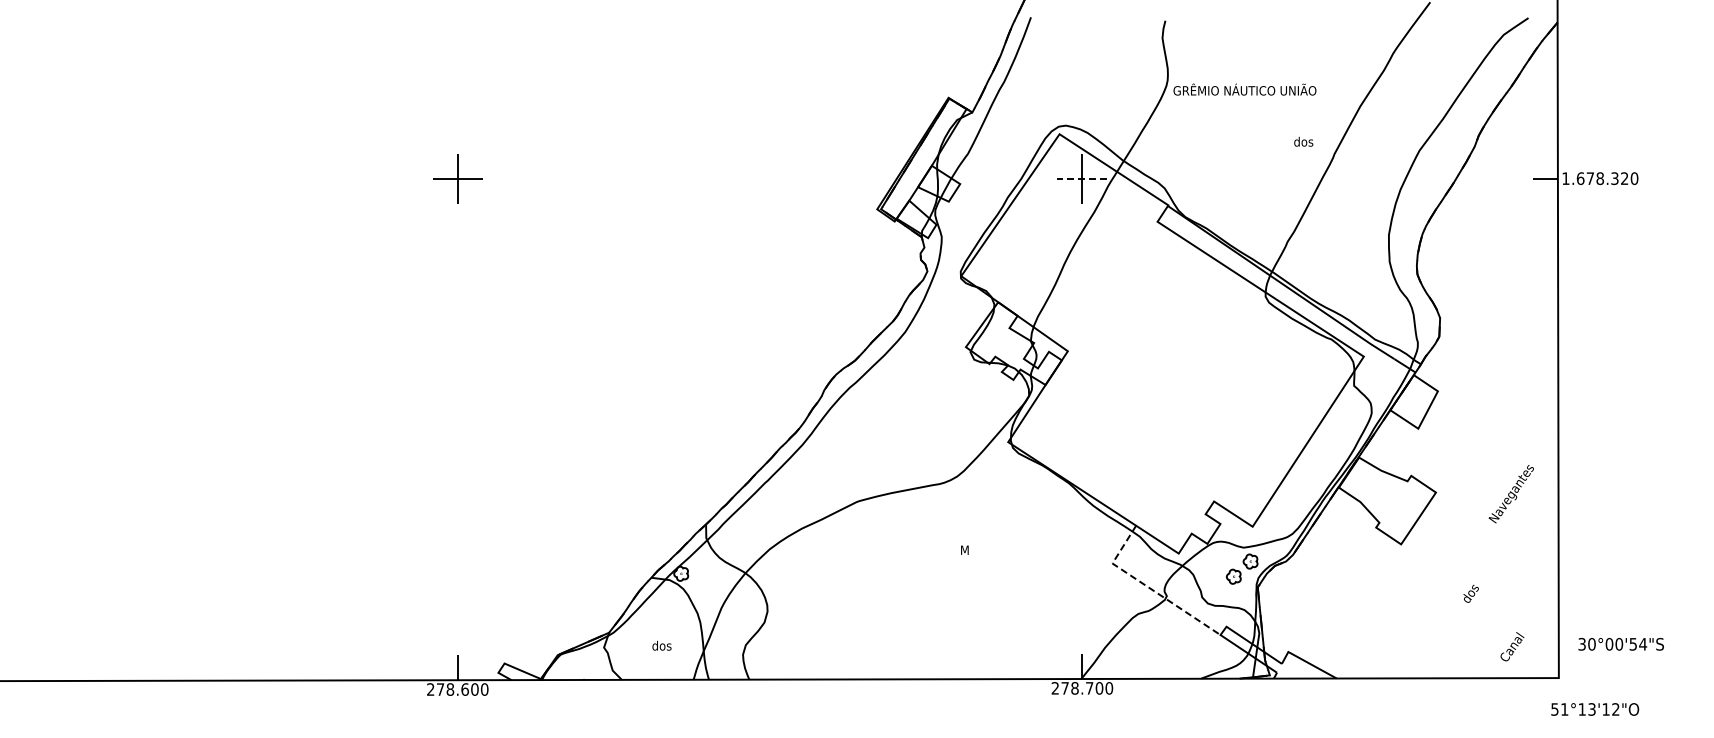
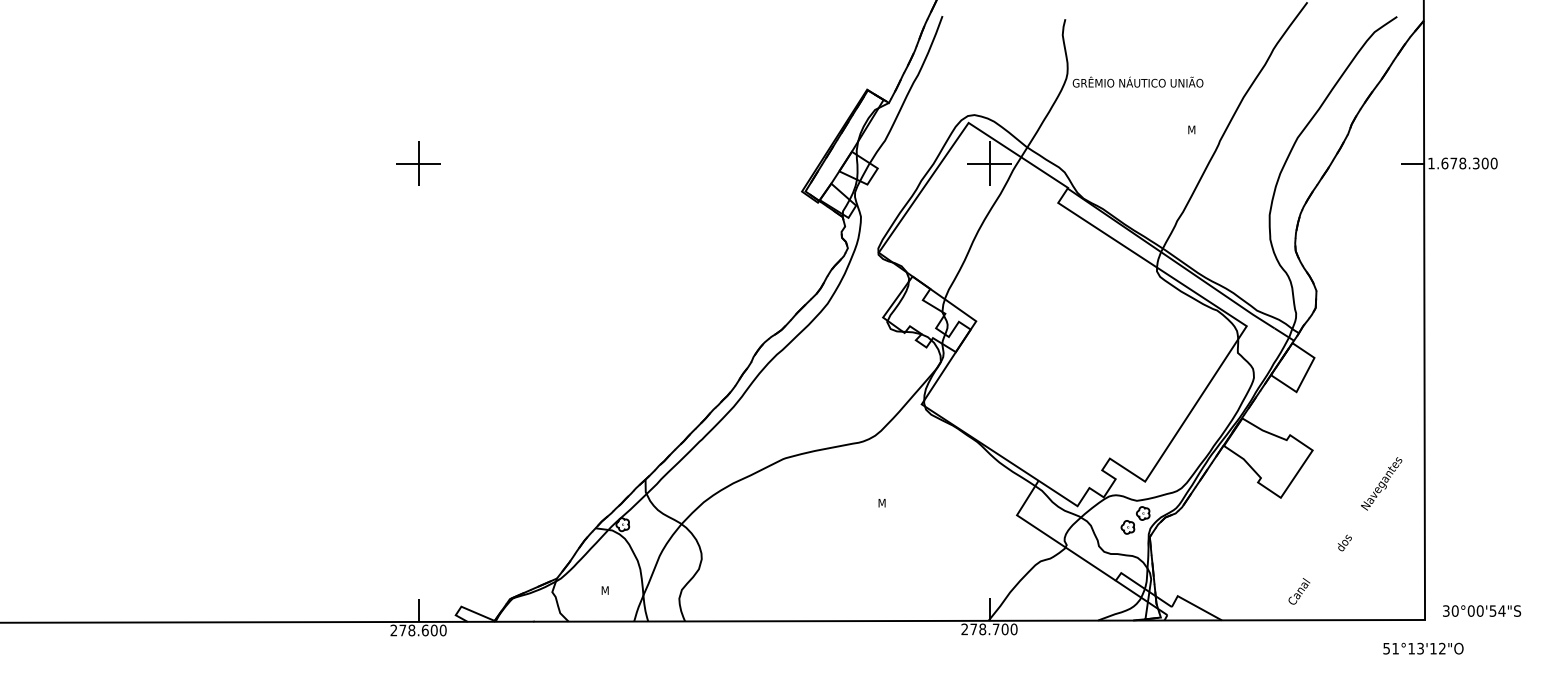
text: (1303, 141) -> (1191, 129), dos -> M
line: (1082, 178) -> (989, 163), dashed -> solid
text: (1624, 178) -> (1484, 163), 1.678.320 -> 1.678.300
text: (1510, 494) -> (1380, 484), moved
line: (1147, 586) -> (1049, 536), dashed -> solid
text: (1620, 644) -> (1481, 611), moved
text: (661, 645) -> (604, 590), dos -> M
text: (1512, 646) -> (1299, 591), moved
text: (1595, 709) -> (1423, 648), moved

